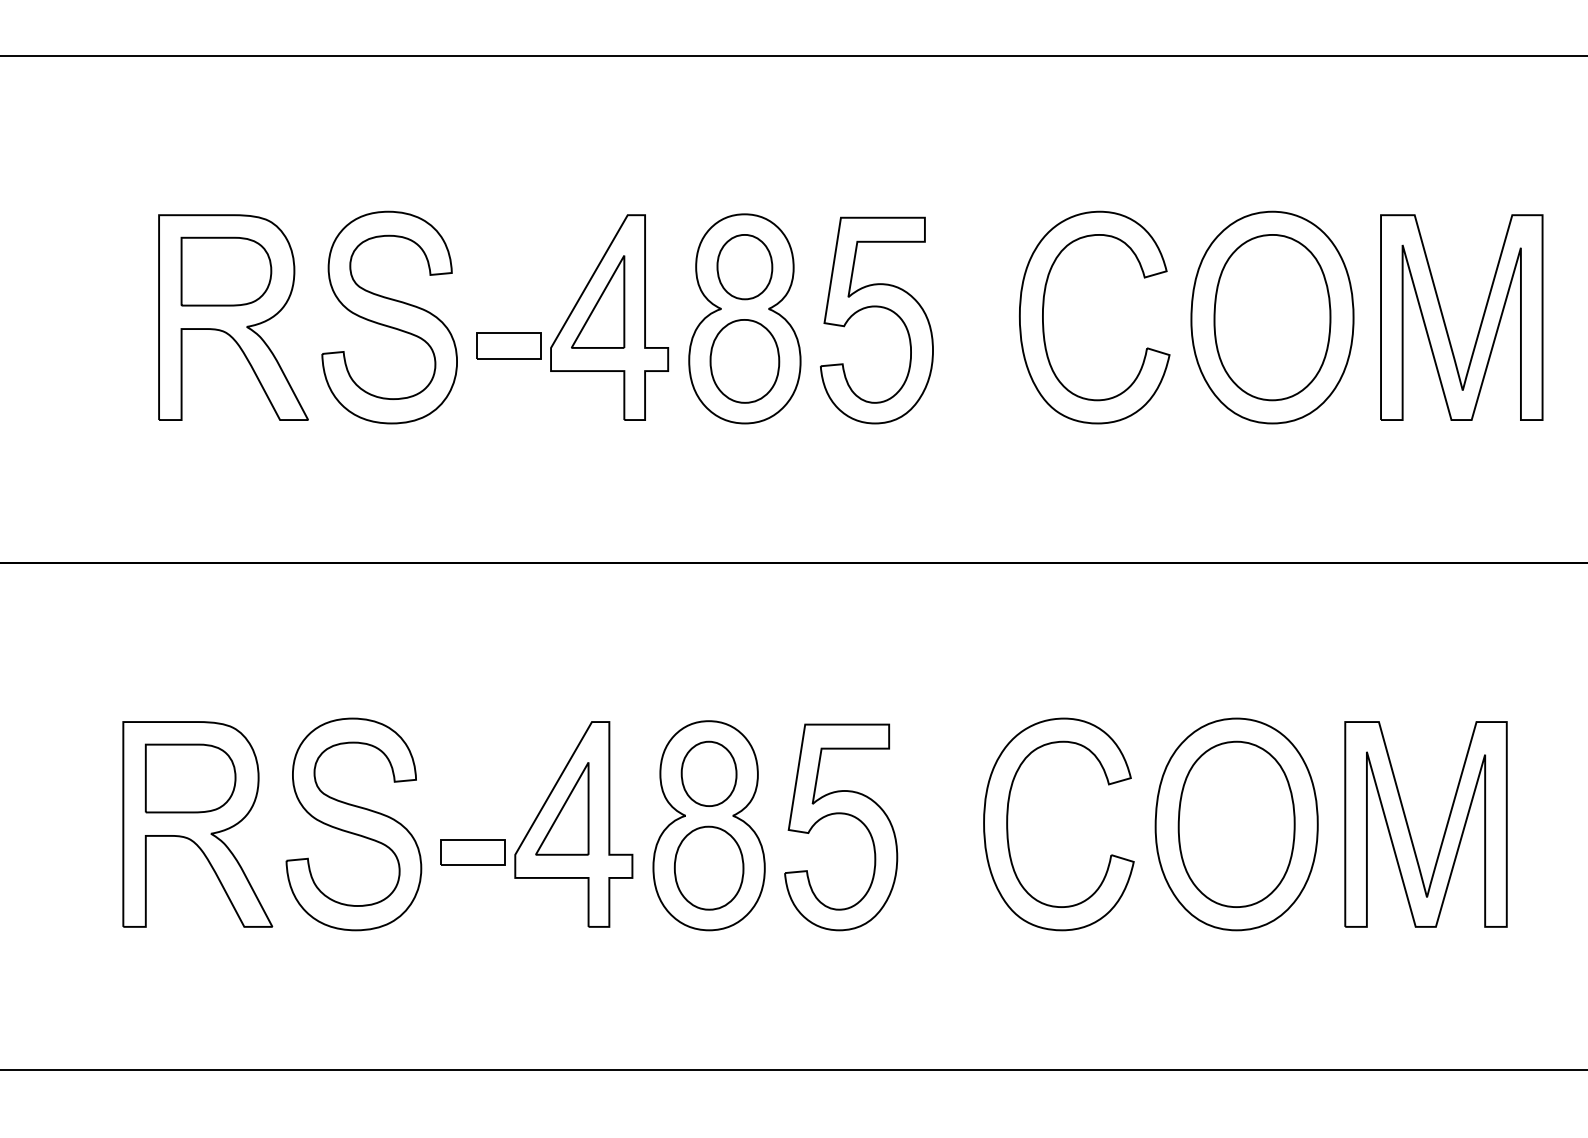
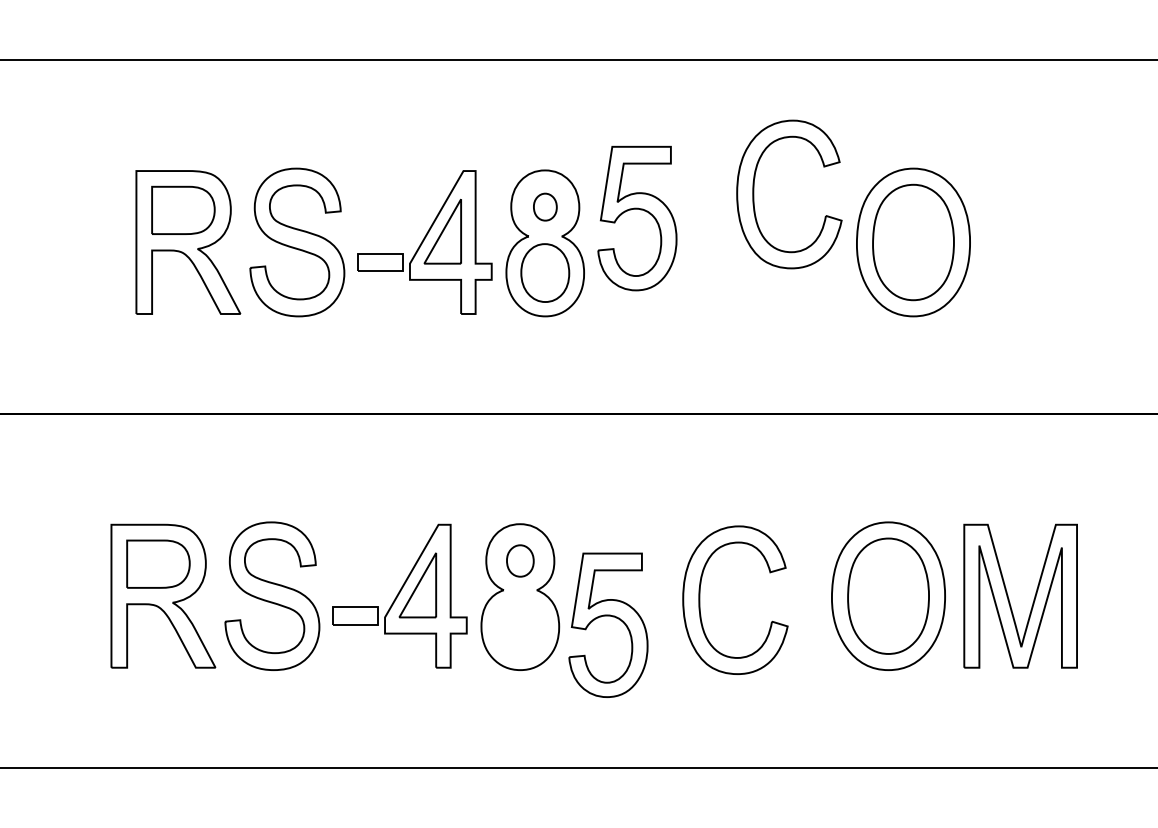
part: (745, 266) -> (545, 206), size x0.6
part: (881, 308) -> (640, 210), moved
part: (1044, 317) -> (754, 194), moved
part: (1445, 321) -> (1034, 245), removed
part: (709, 773) -> (520, 560), size x0.7
part: (841, 814) -> (608, 616), moved
part: (1008, 823) -> (700, 599), moved
part: (709, 867) -> (520, 626), removed

